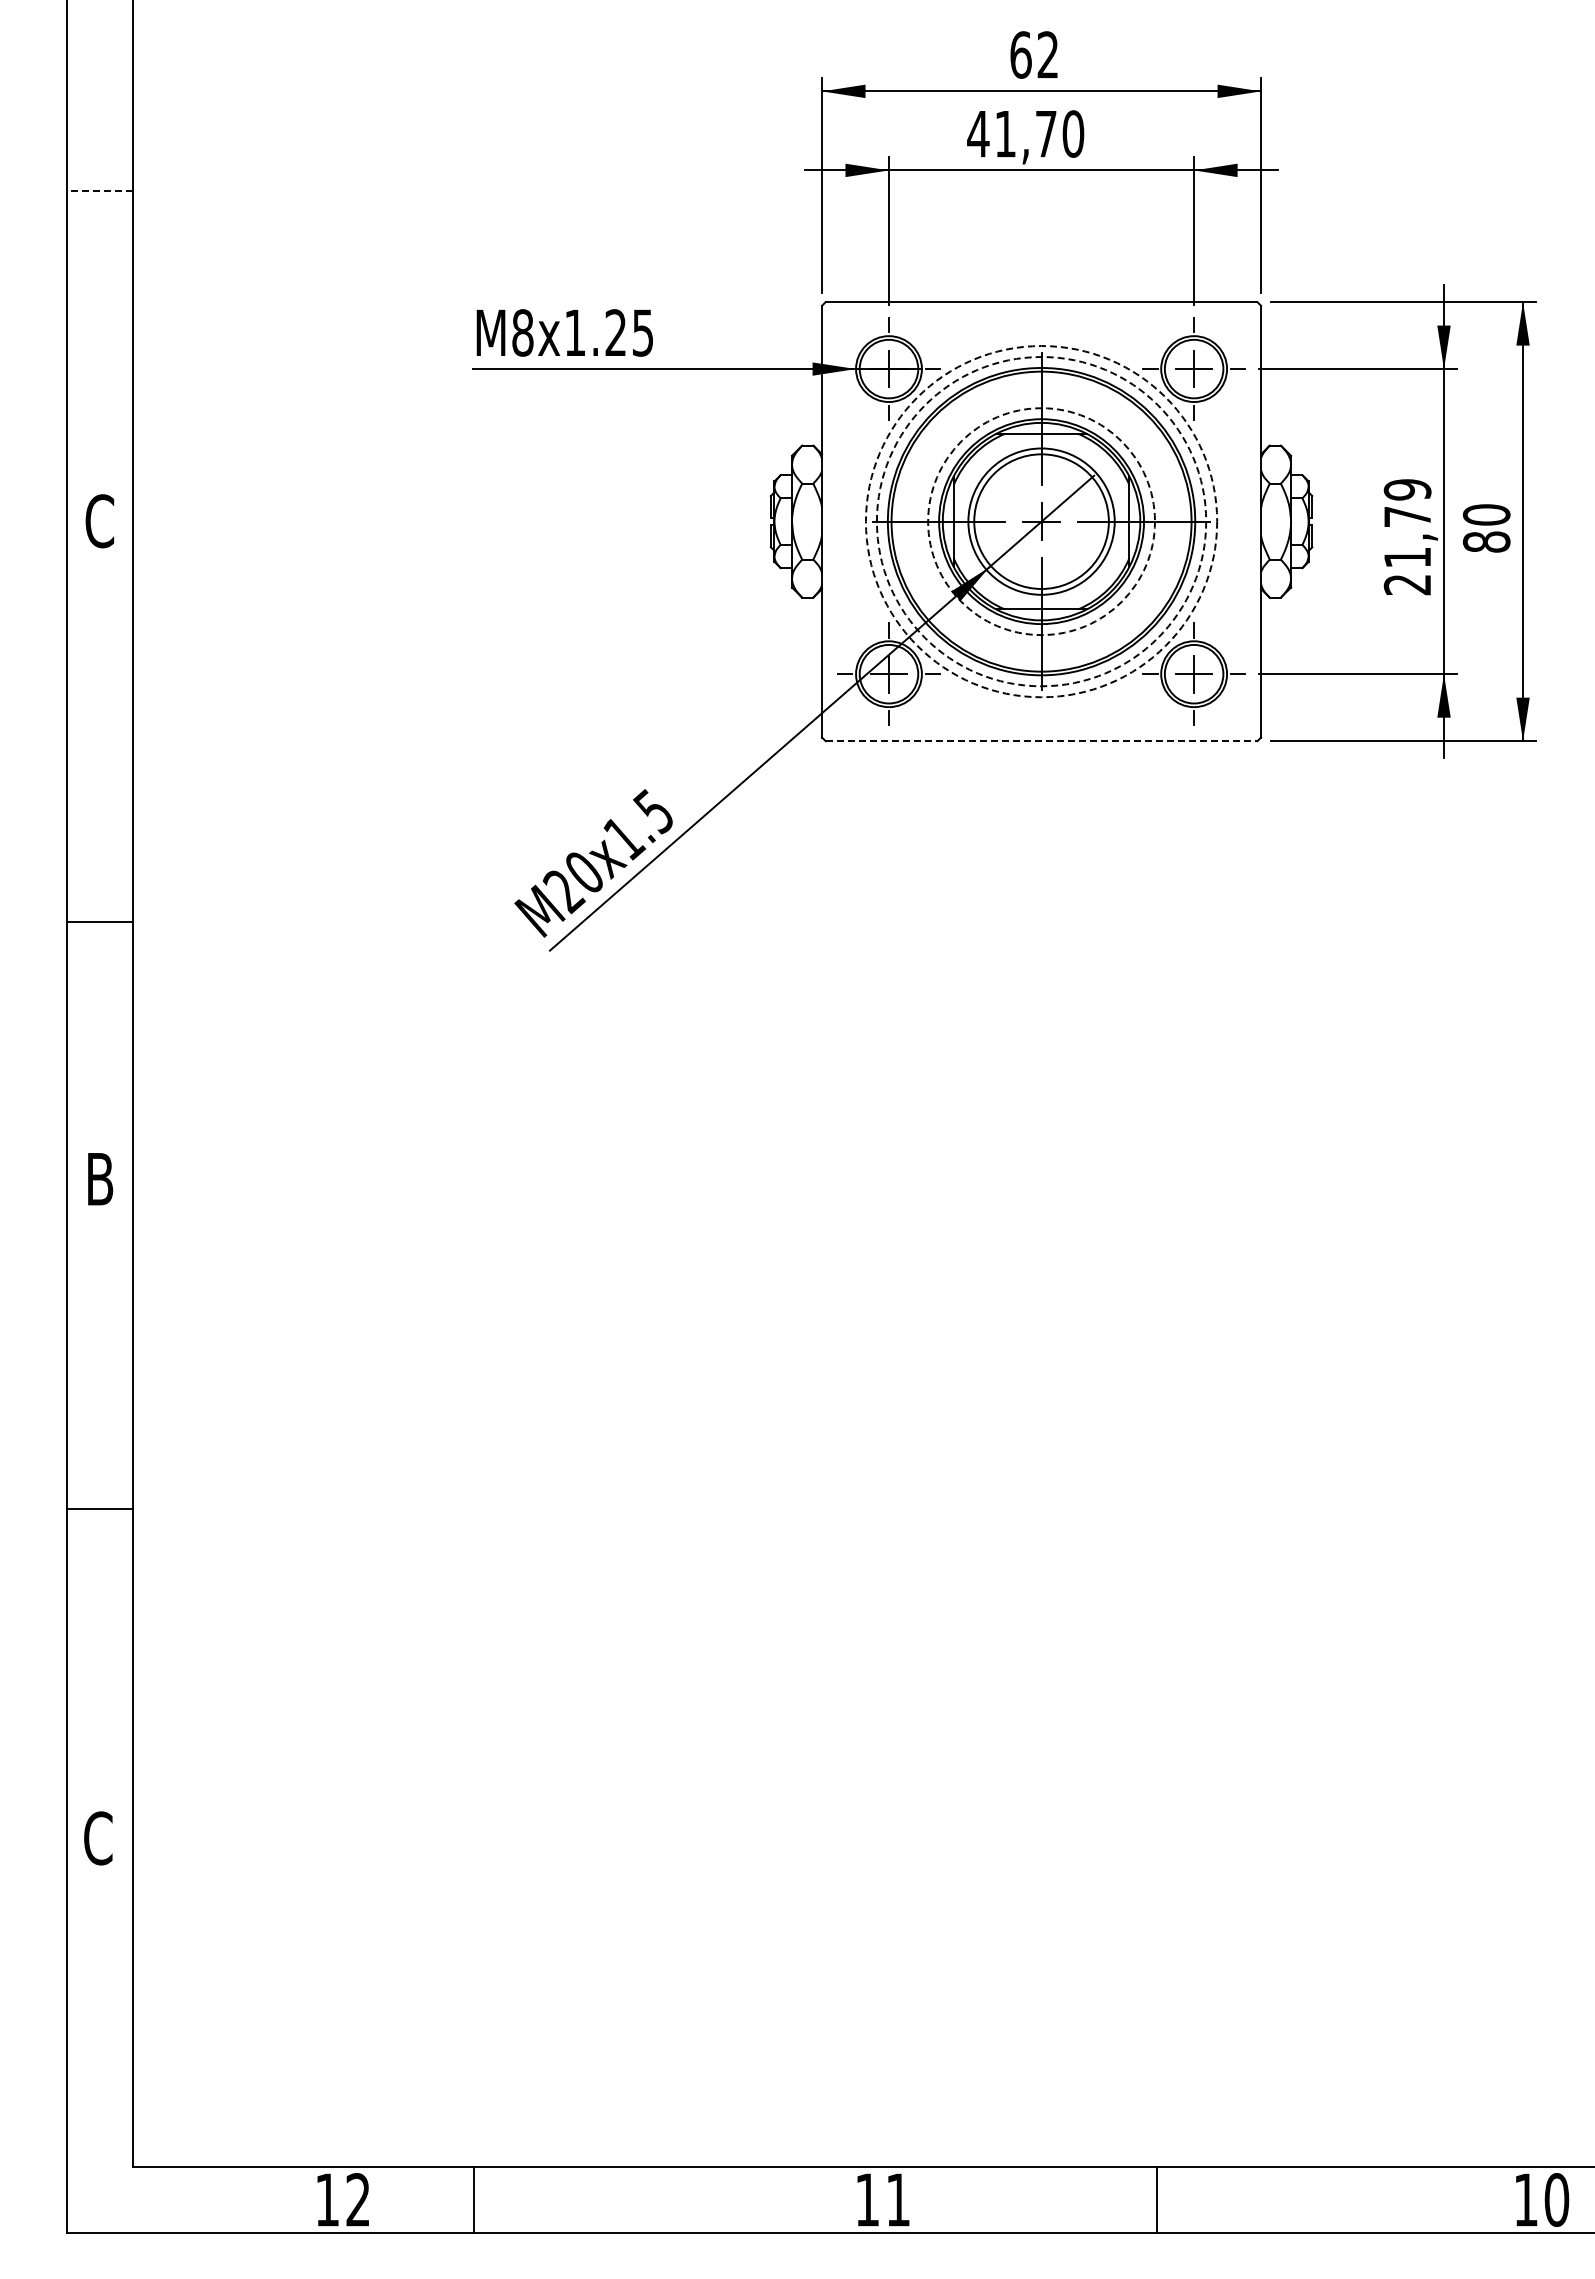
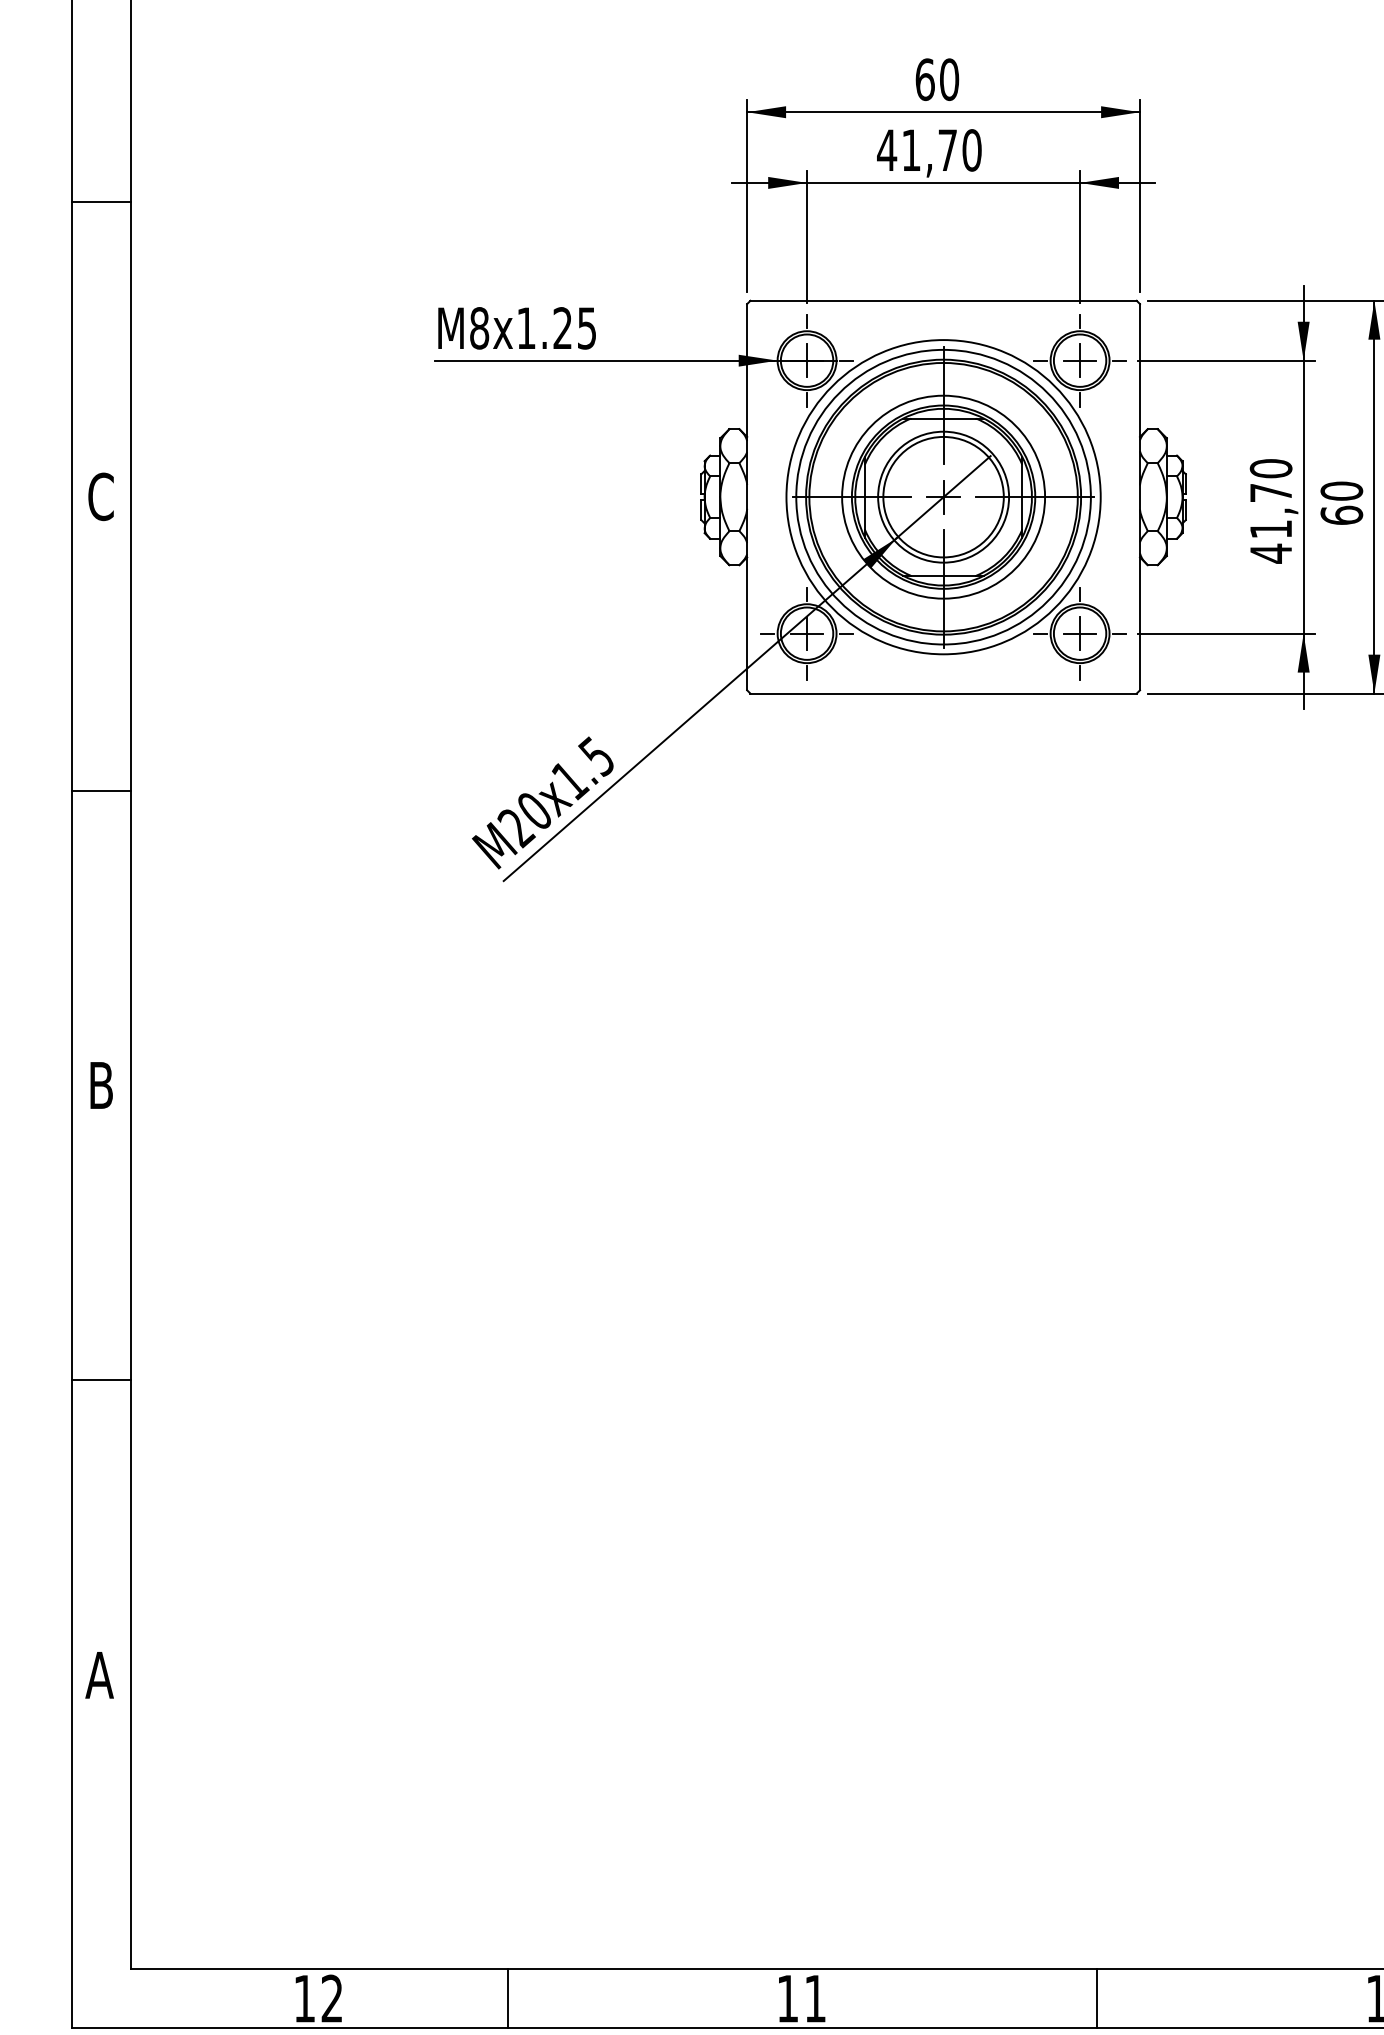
text: (1047, 54) -> (948, 79), 62 -> 60
line: (100, 191) -> (101, 201), dashed -> solid
circle: (1041, 521) -> (943, 497), dashed -> solid
circle: (1041, 521) -> (943, 497), dashed -> solid
circle: (1041, 521) -> (943, 497), dashed -> solid
text: (1407, 537) -> (1270, 511), 21,79 -> 41,70
text: (1486, 541) -> (1341, 514), 80 -> 60
line: (1041, 741) -> (943, 693), dashed -> solid
line: (100, 922) -> (101, 791), moved
text: (98, 1838) -> (99, 1675), C -> A
line: (473, 2200) -> (507, 1999), moved
line: (1157, 2200) -> (1097, 1999), moved

